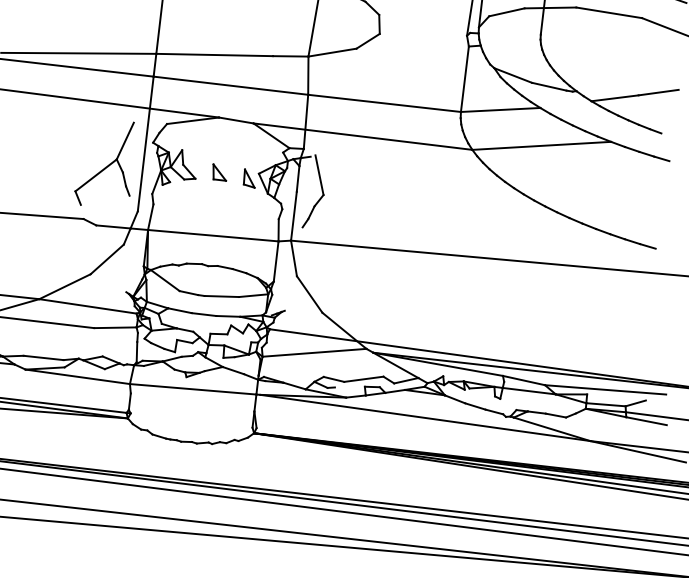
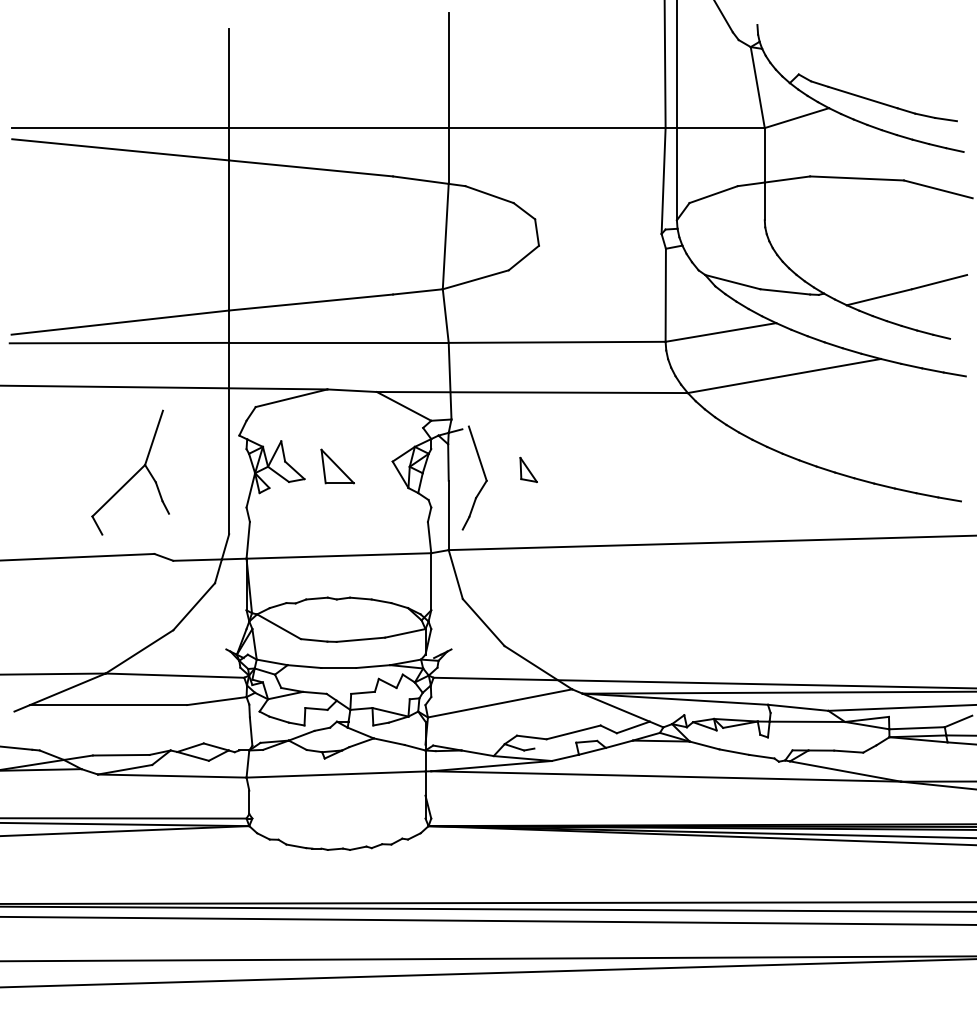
part: (105, 163) -> (130, 472), moved
part: (219, 172) -> (337, 466), size x1.6
part: (249, 178) -> (528, 469), moved

